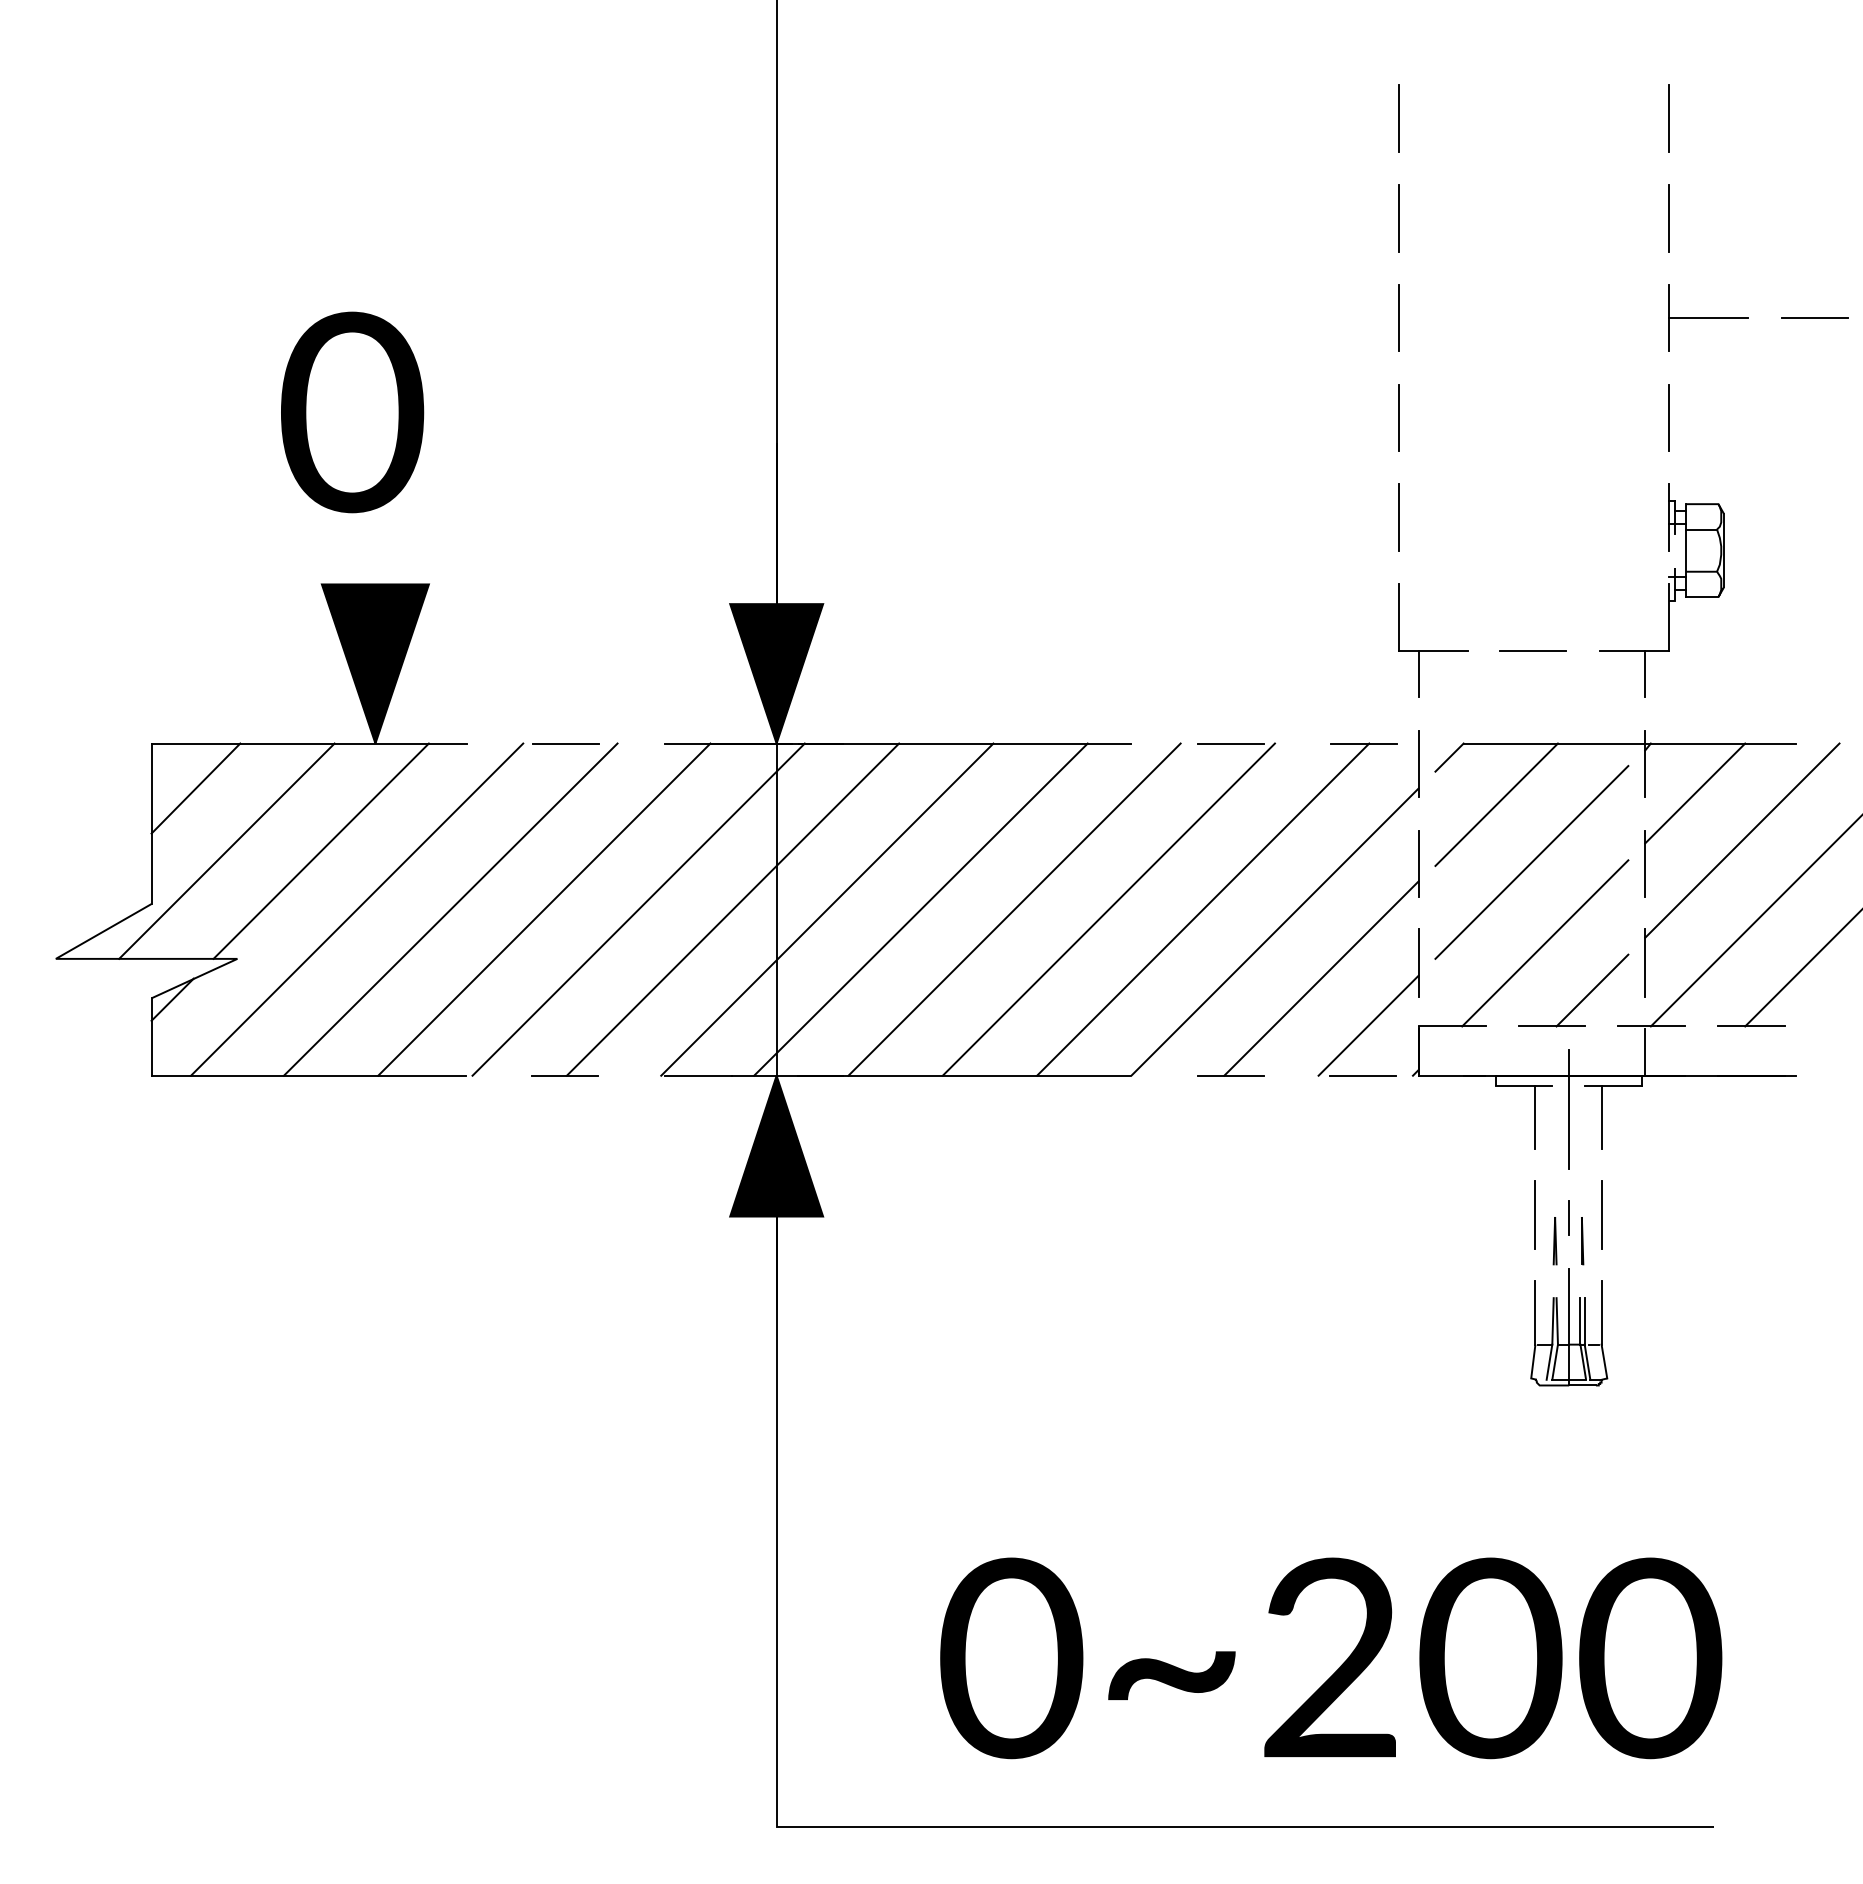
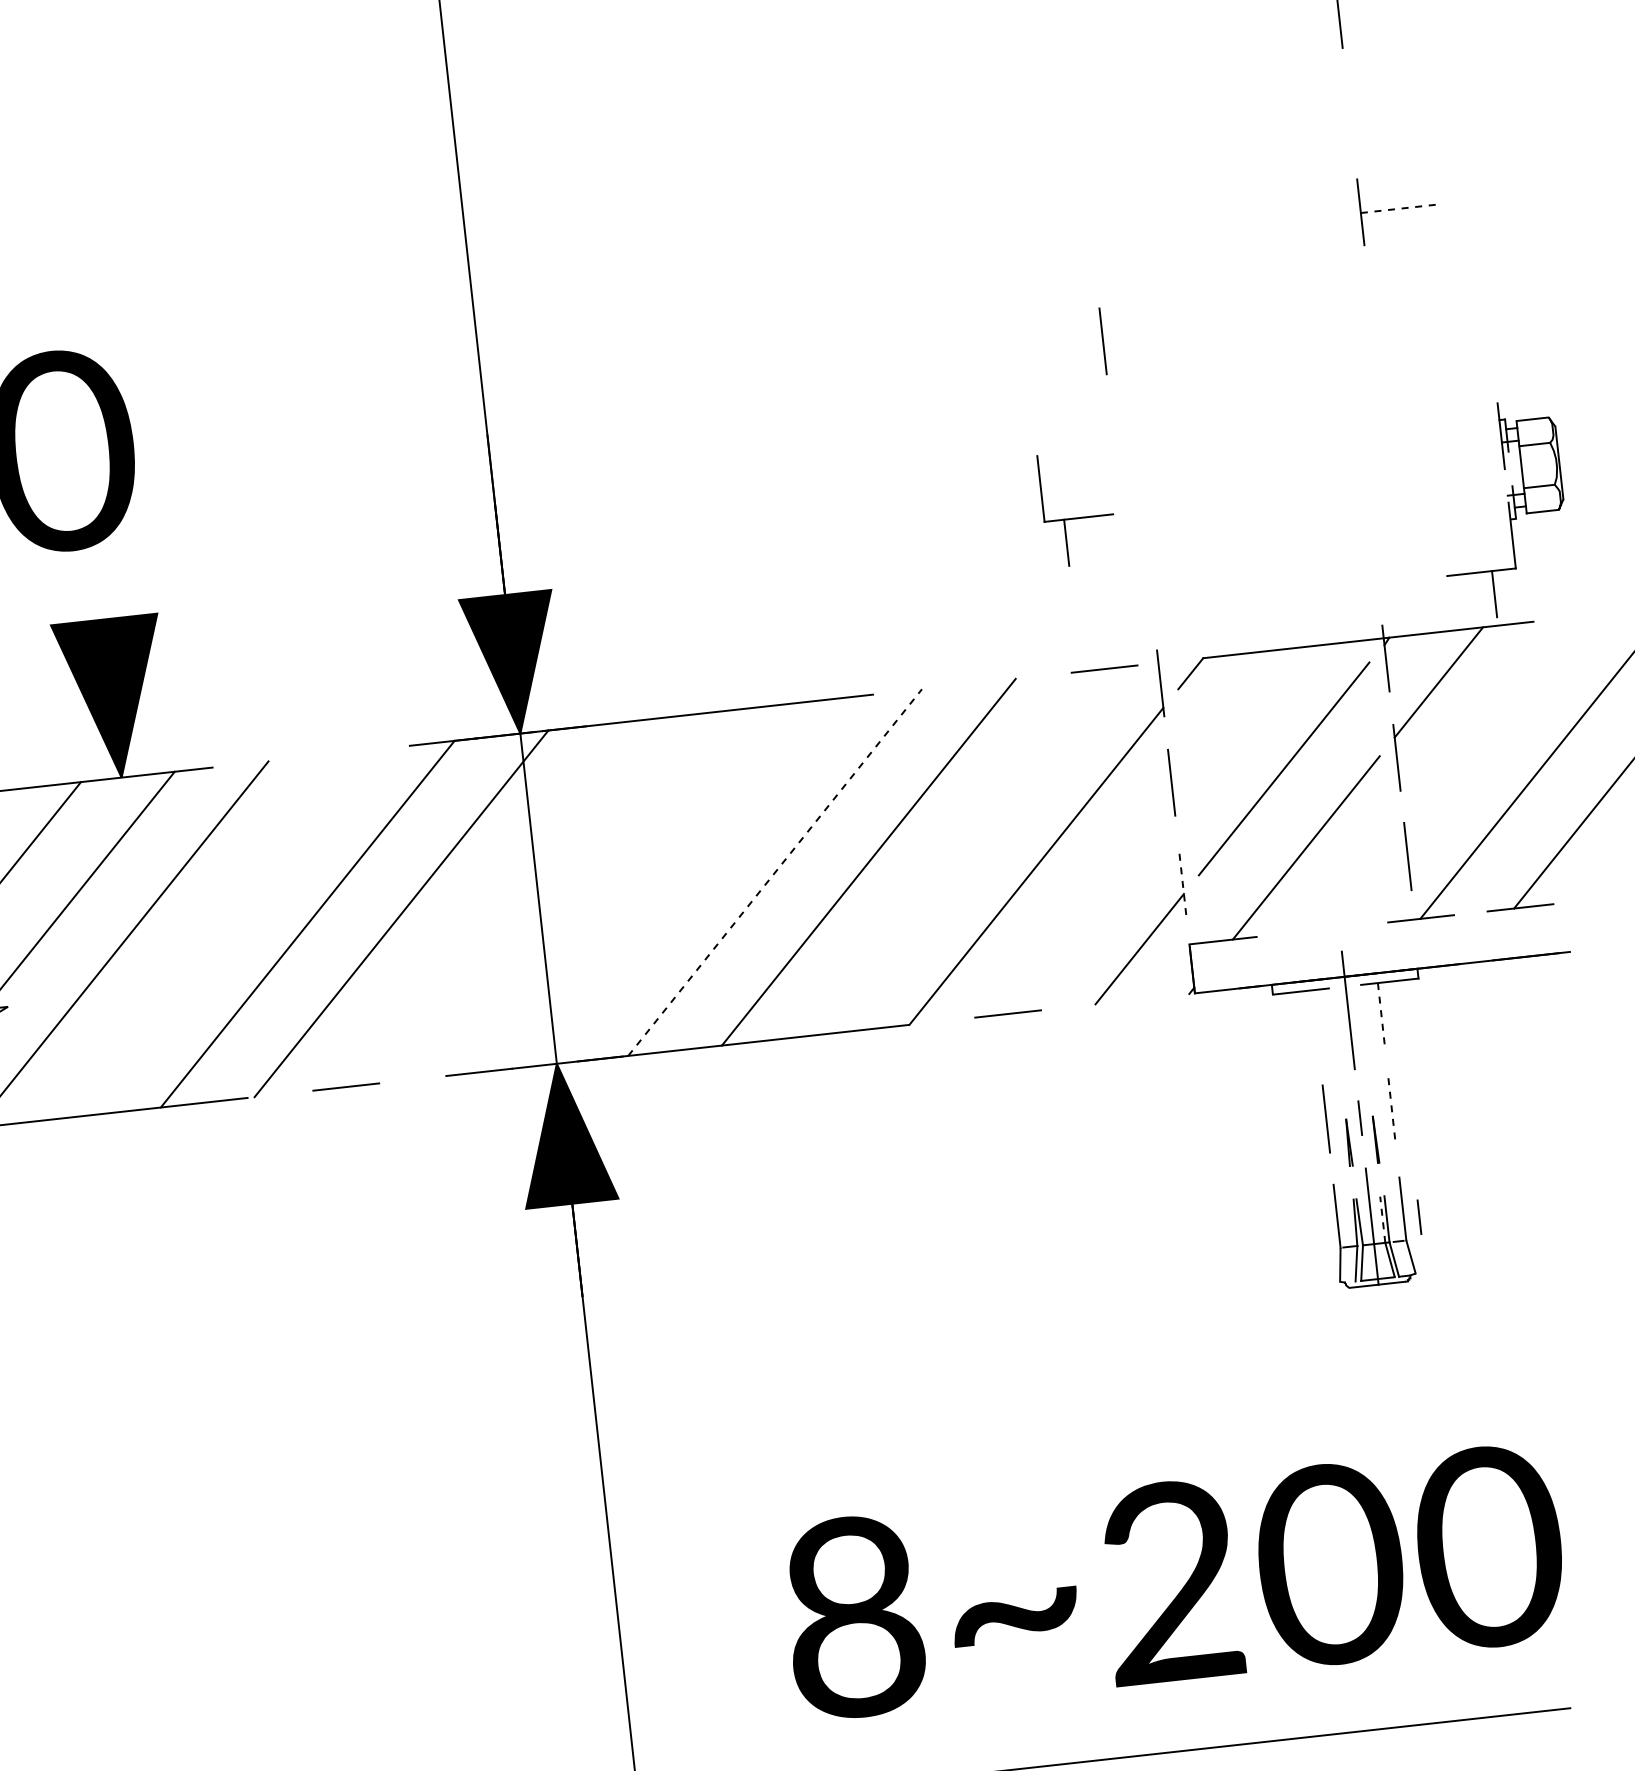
line: (1398, 118) -> (1069, 44), removed
line: (1398, 218) -> (1080, 143), removed
line: (1669, 218) -> (1350, 113), removed
line: (1398, 317) -> (1091, 241), removed
line: (1709, 318) -> (1400, 208), solid -> dashed
line: (1814, 318) -> (1505, 197), removed
line: (1669, 417) -> (1372, 311), removed
line: (1398, 517) -> (1113, 440), removed
part: (1668, 590) -> (1508, 508), moved
part: (1433, 650) -> (1078, 517), moved
line: (1533, 650) -> (1262, 558), removed
line: (566, 743) -> (311, 756), removed
line: (1230, 743) -> (971, 683), removed
line: (1496, 804) -> (1242, 715), removed
line: (1742, 840) -> (1491, 724), removed
line: (450, 909) -> (214, 934), removed
line: (732, 909) -> (494, 903), removed
line: (827, 909) -> (589, 892), removed
line: (920, 909) -> (681, 882), removed
line: (1014, 909) -> (775, 872), solid -> dashed
line: (1203, 909) -> (962, 851), removed
line: (1418, 963) -> (1182, 881), solid -> dashed
line: (1321, 978) -> (1087, 907), removed
part: (1582, 999) -> (1349, 899), removed
line: (1645, 1052) -> (1417, 945), removed
line: (1362, 1075) -> (1139, 999), removed
line: (1535, 1116) -> (1315, 1021), removed
line: (1601, 1117) -> (1381, 1014), solid -> dashed
line: (1601, 1215) -> (1392, 1112), solid -> dashed
line: (1580, 1320) -> (1382, 1218), solid -> dashed
line: (1616, 1322) -> (1418, 1216), added
text: (1011, 1658) -> (854, 1617), 0~200 -> 8~200

